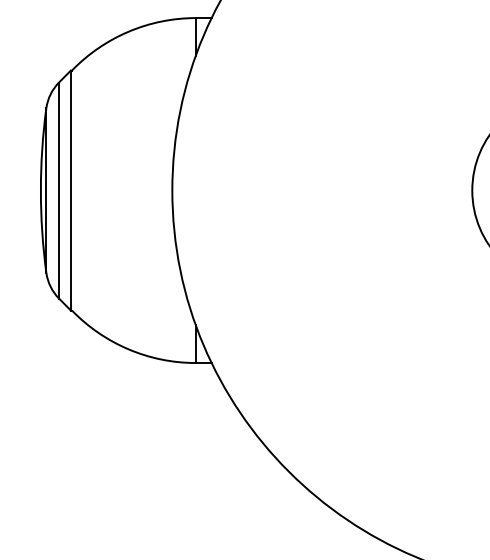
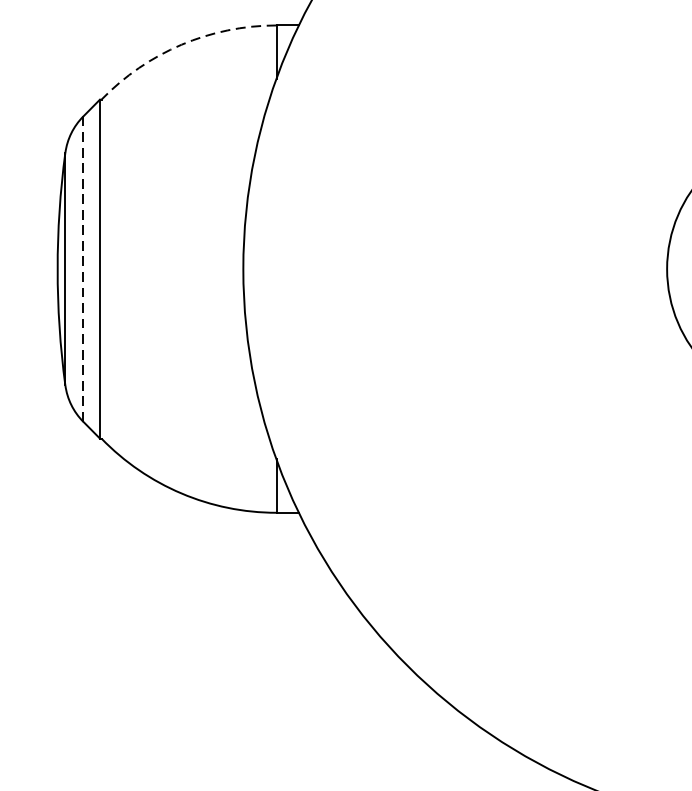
arc: (128, 31) -> (181, 44), solid -> dashed
line: (59, 190) -> (83, 269), solid -> dashed

